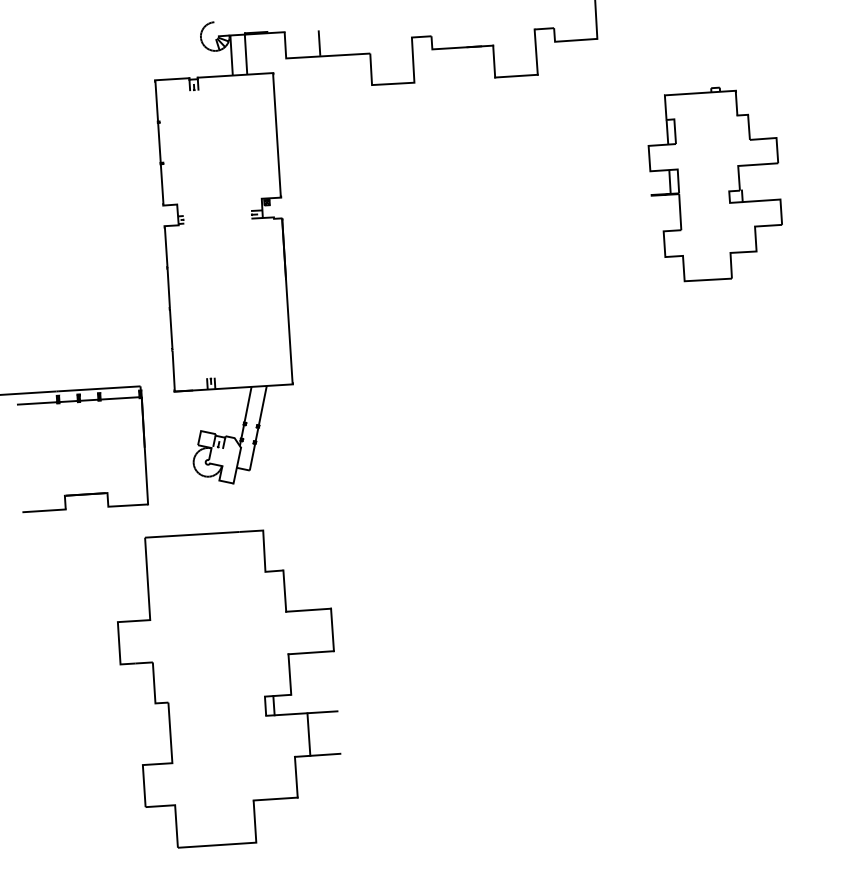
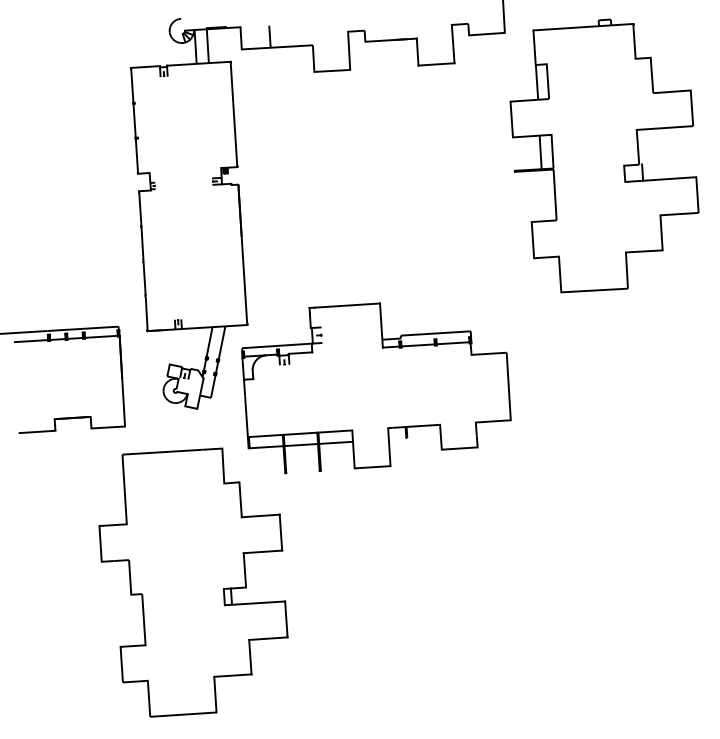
part: (715, 184) -> (604, 156), size x1.67
part: (445, 459) -> (376, 388), added
line: (308, 734) -> (286, 619), moved

